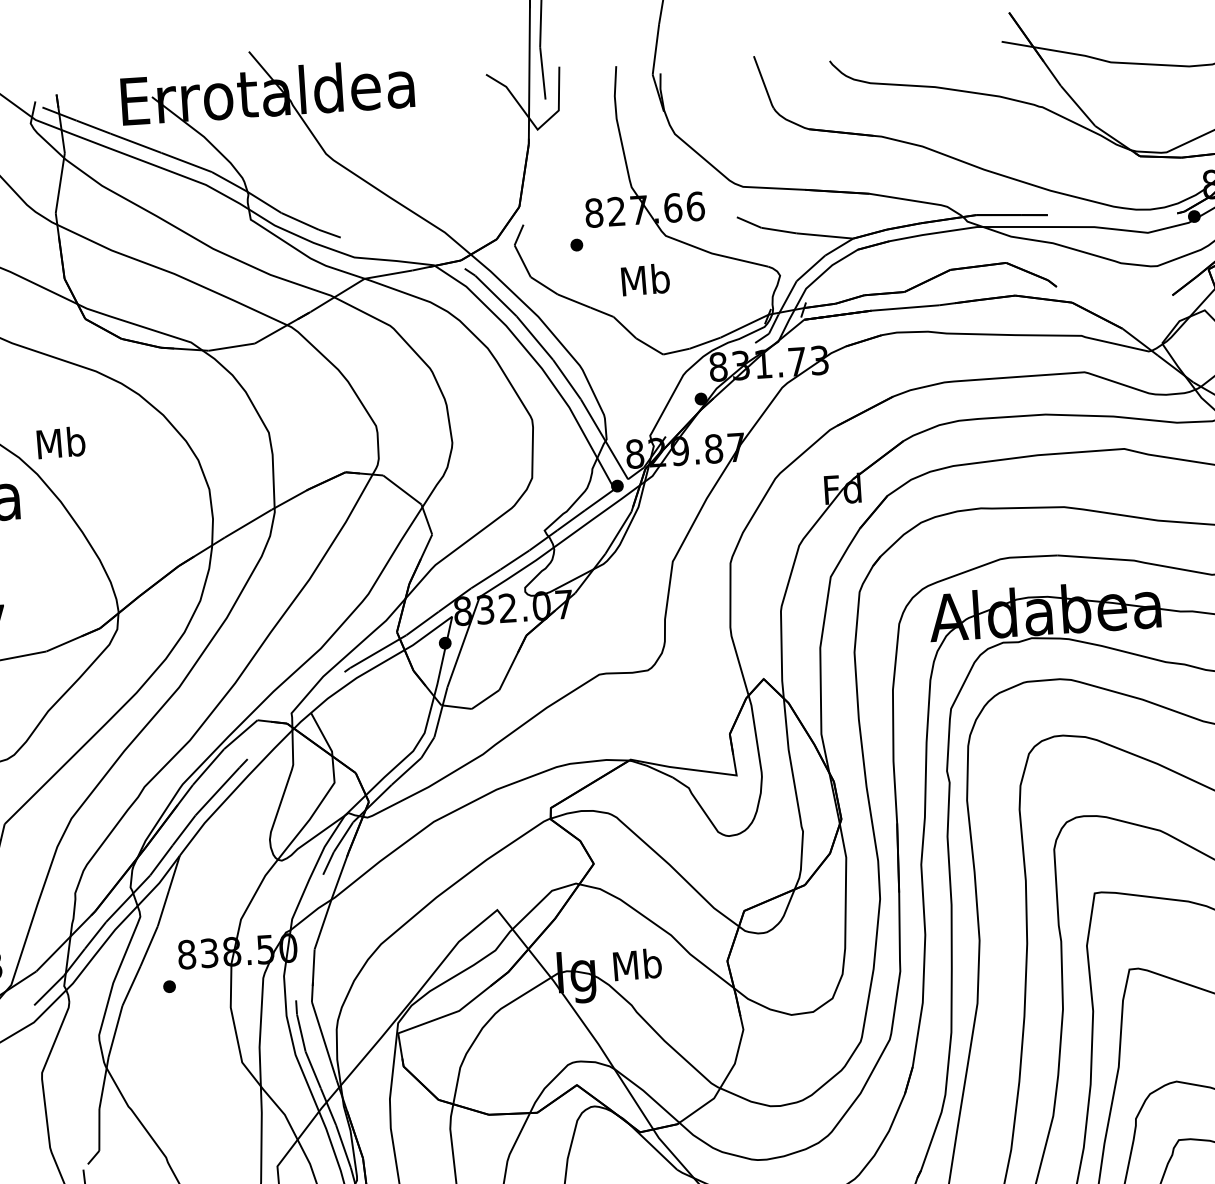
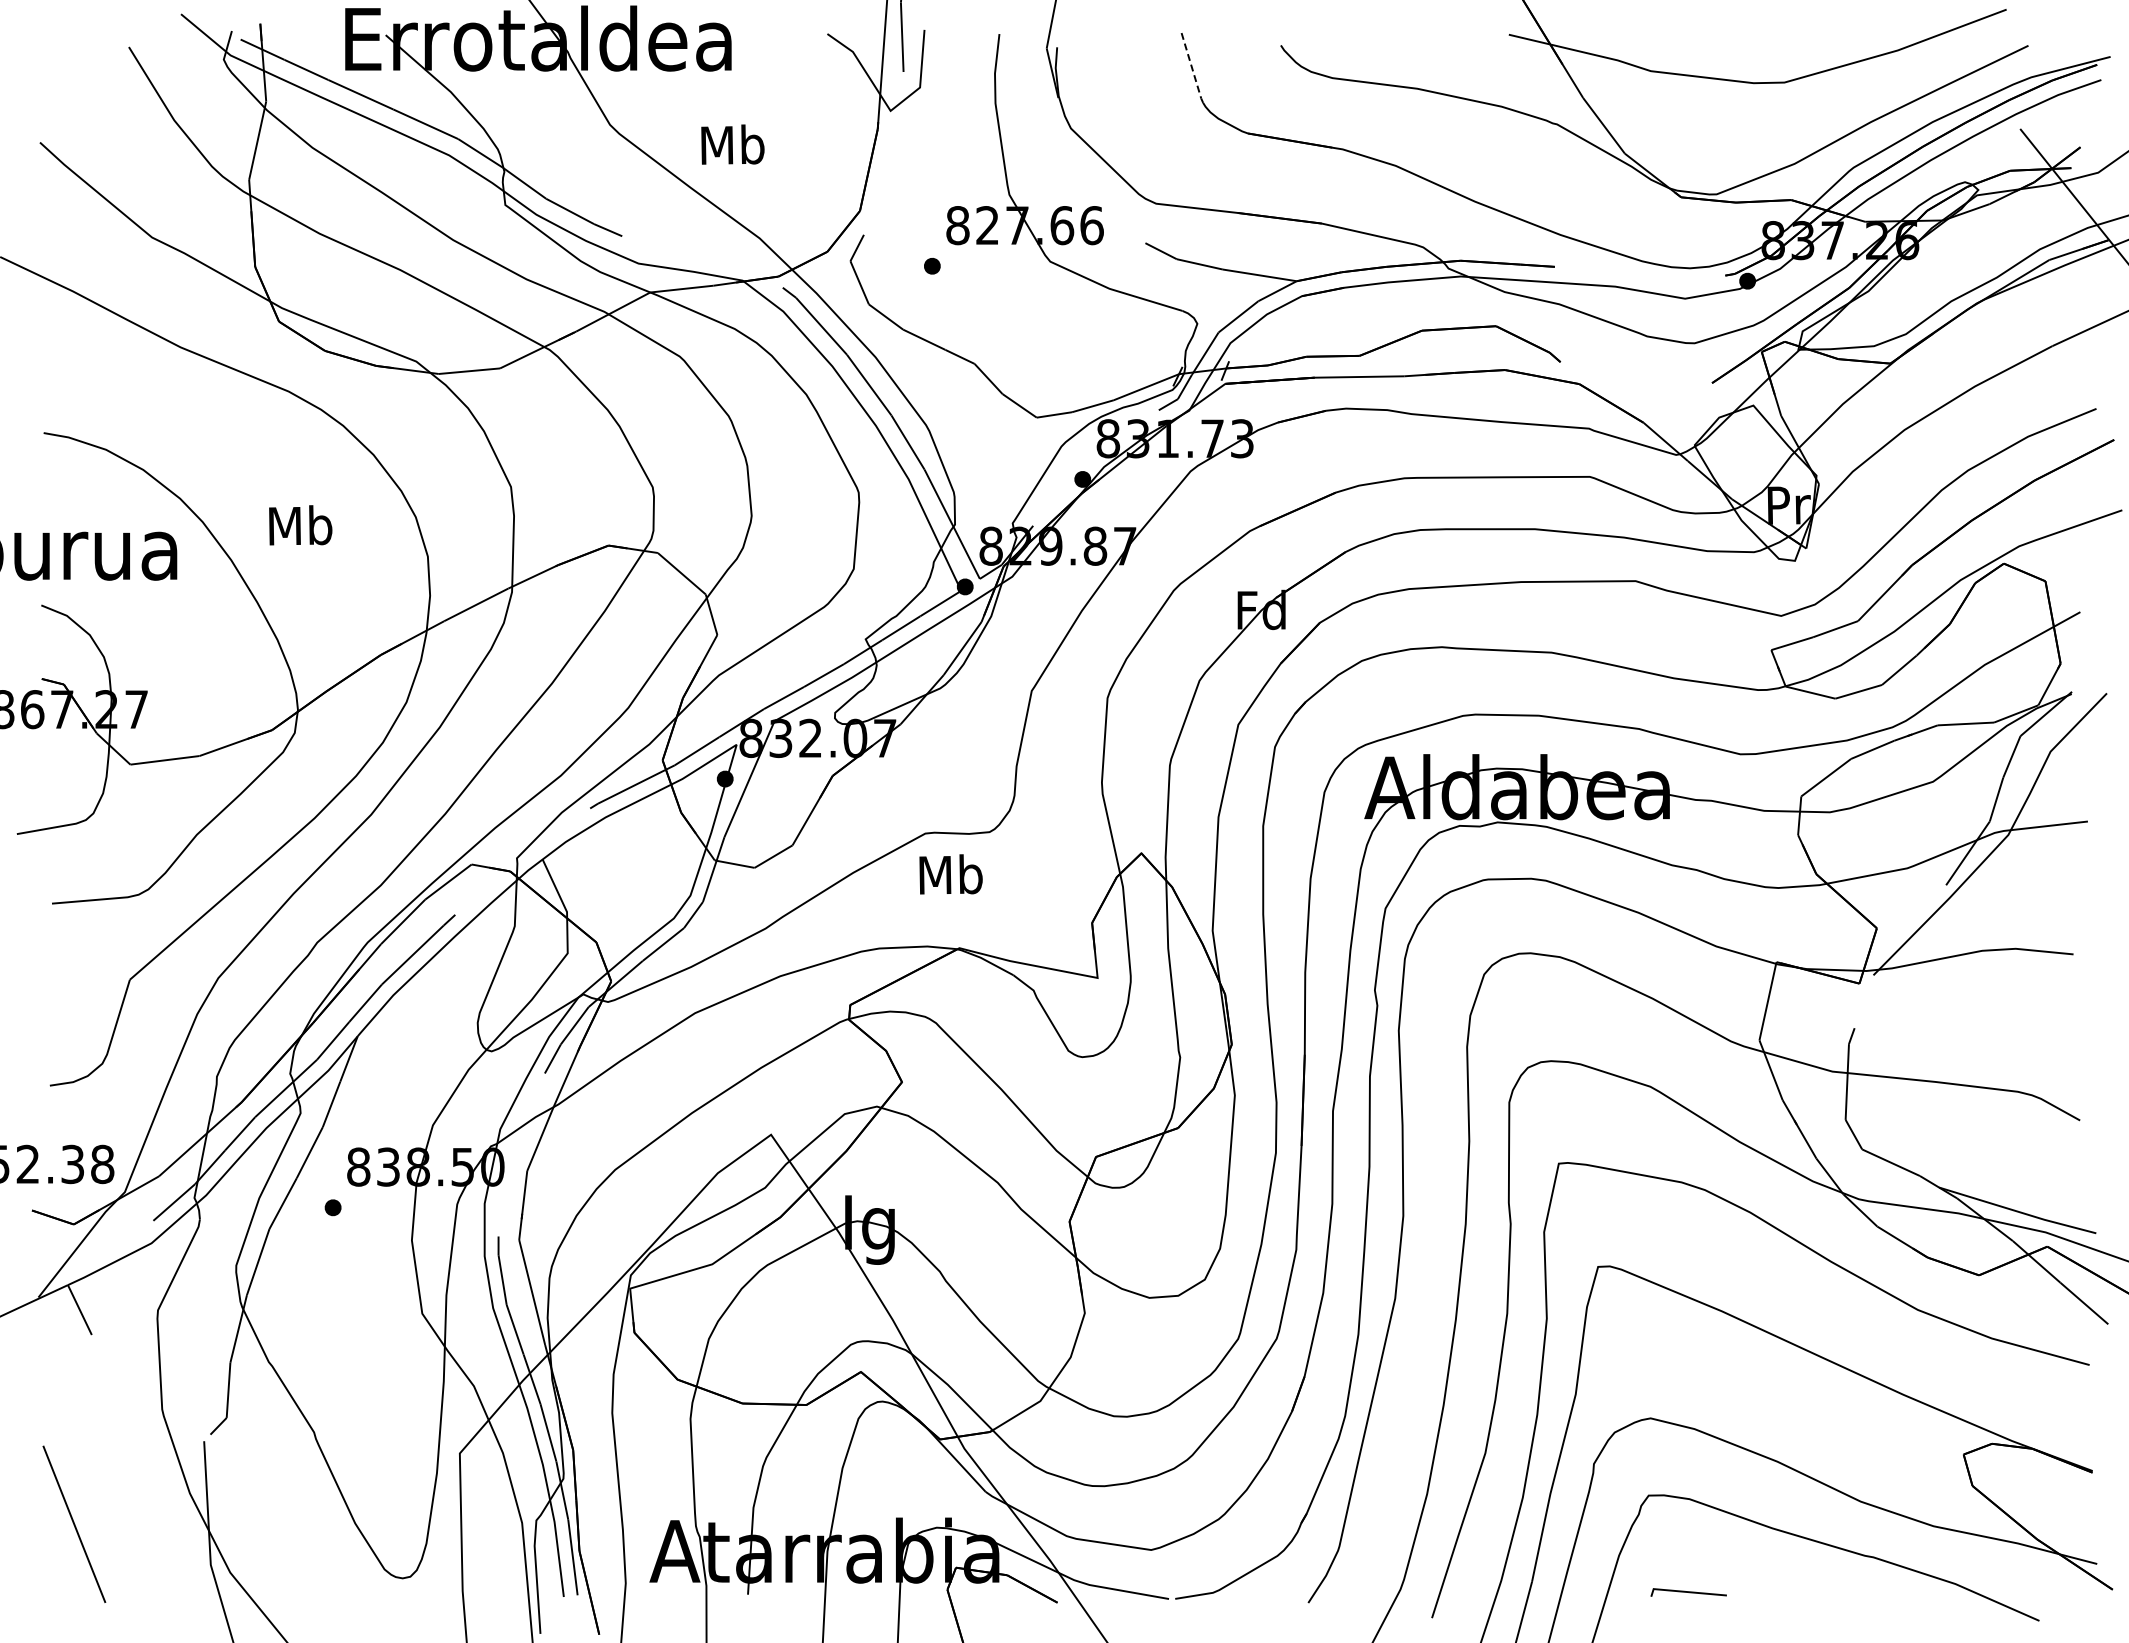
line: (763, 82) -> (1192, 68), solid -> dashed
text: (645, 279) -> (732, 144), moved
text: (60, 442) -> (300, 525), moved
text: (637, 964) -> (950, 874), moved

